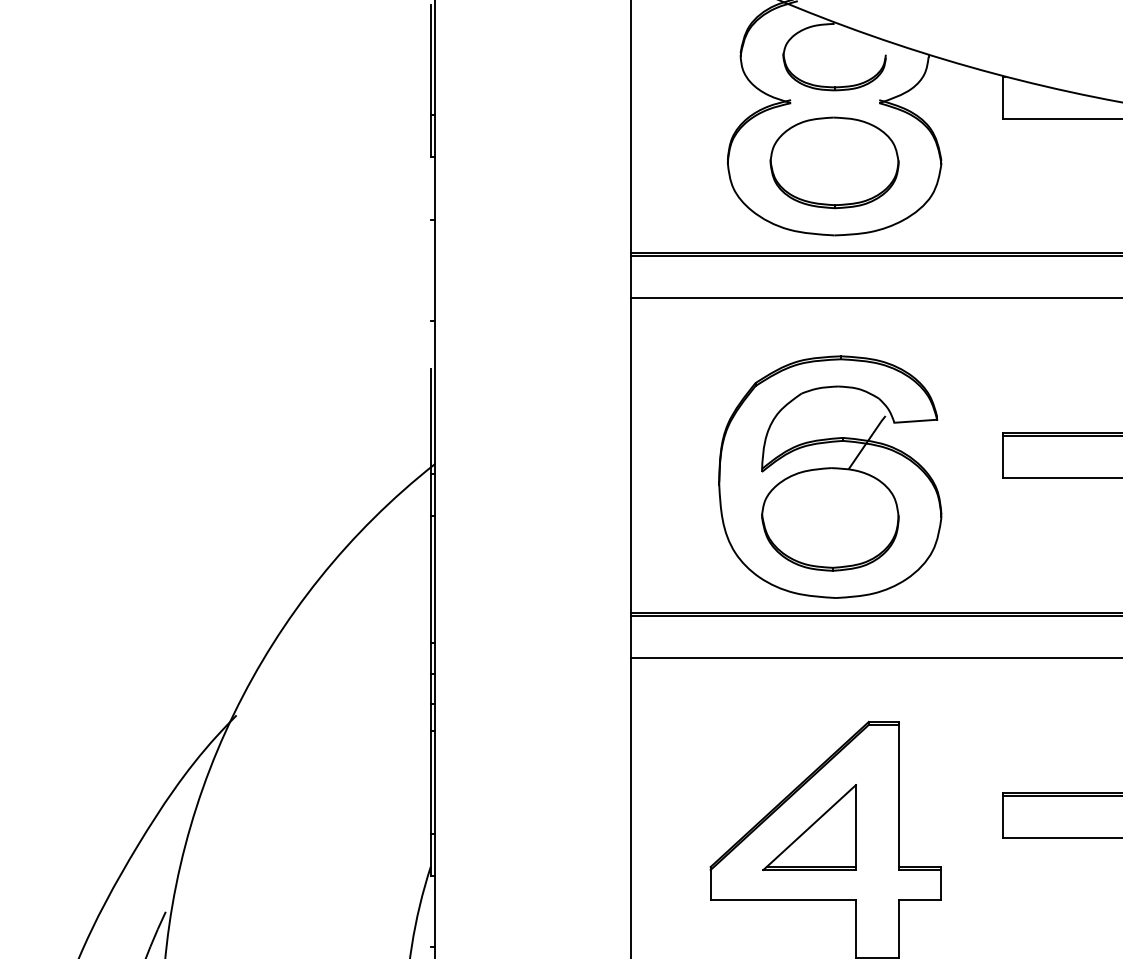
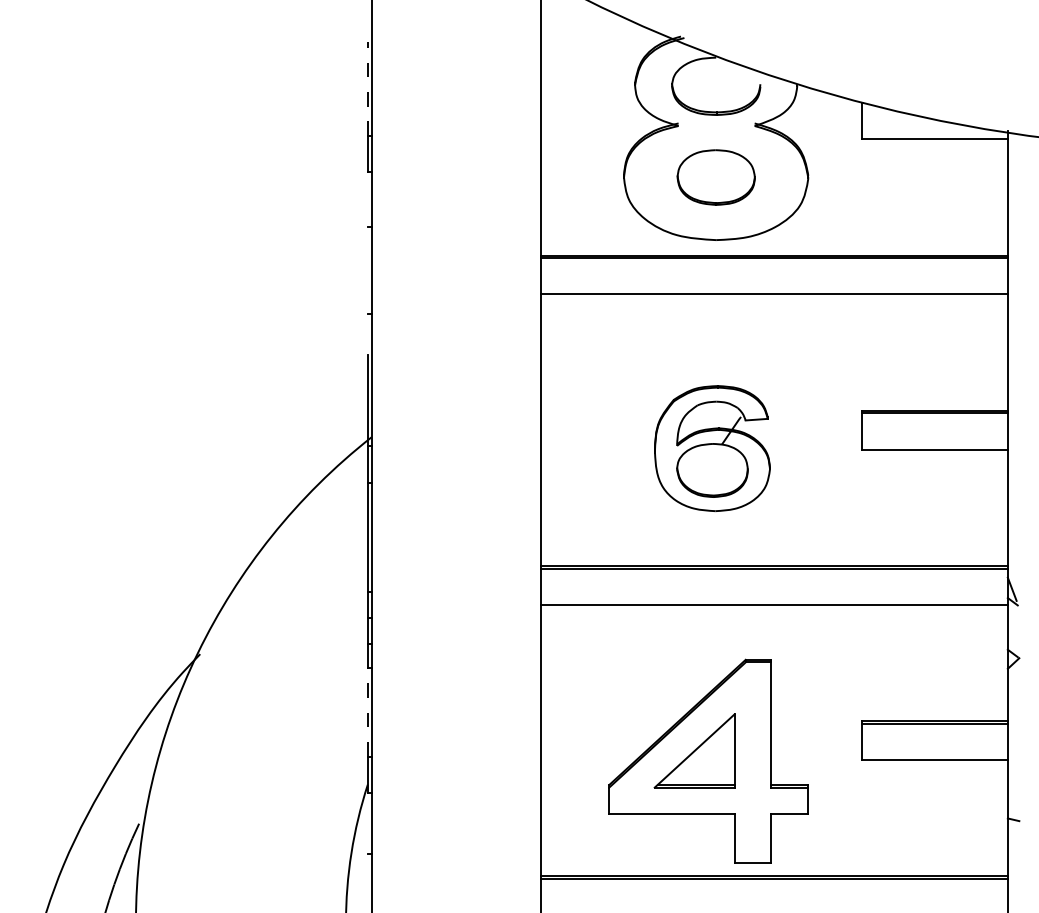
line: (430, 59) -> (367, 88), solid -> dashed
part: (834, 162) -> (716, 177), size x0.7
part: (830, 476) -> (712, 448), size x0.6
line: (430, 781) -> (367, 711), solid -> dashed

